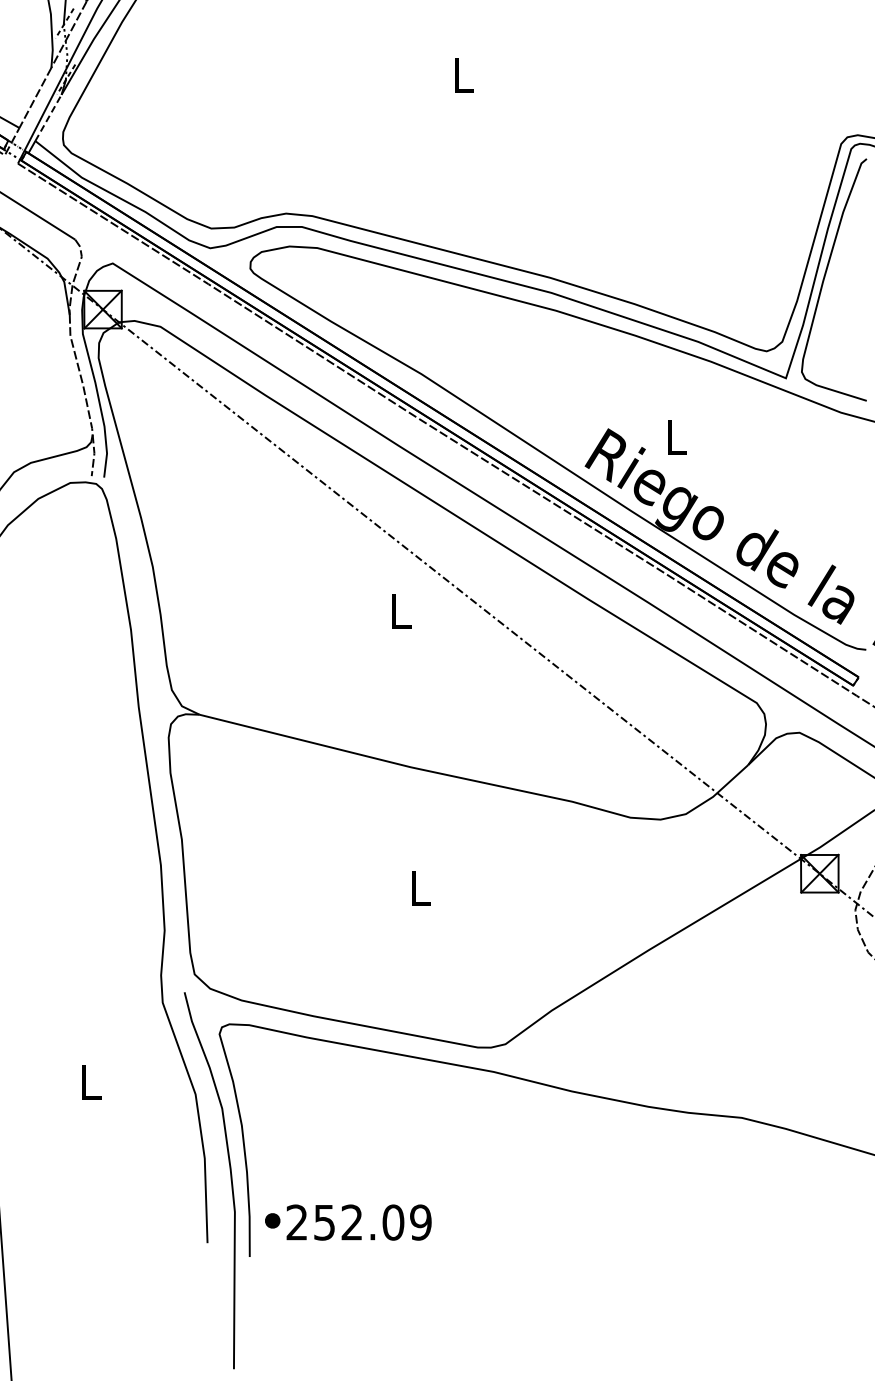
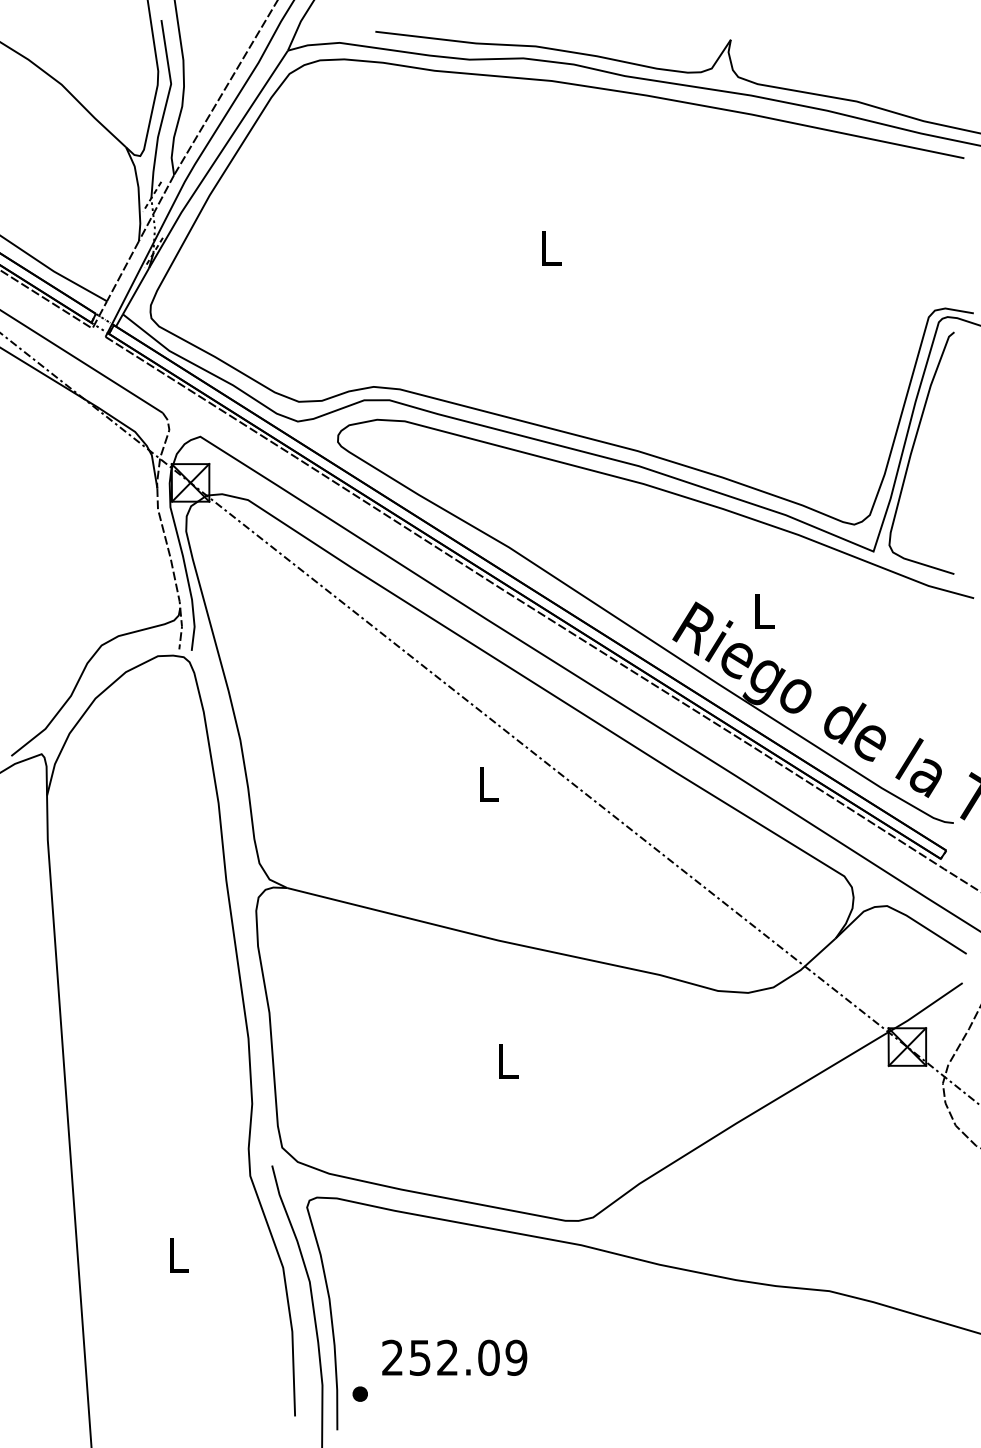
line: (48, 118) -> (136, 291), dashed -> solid
text: (358, 1222) -> (454, 1357), moved

